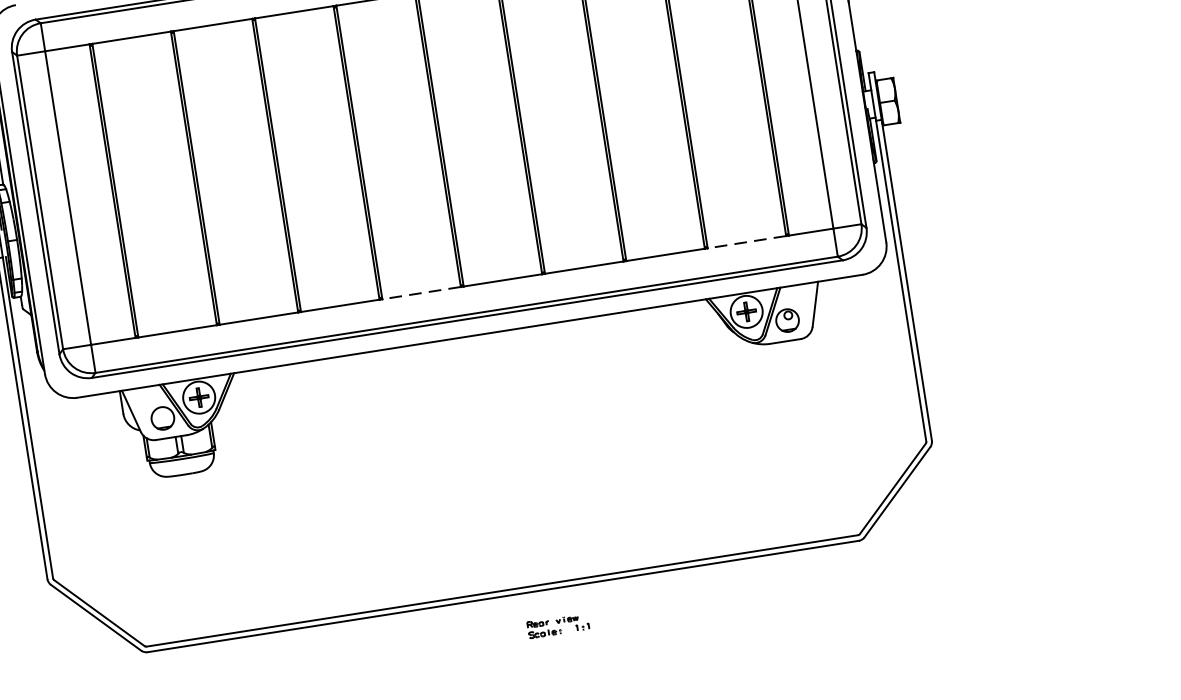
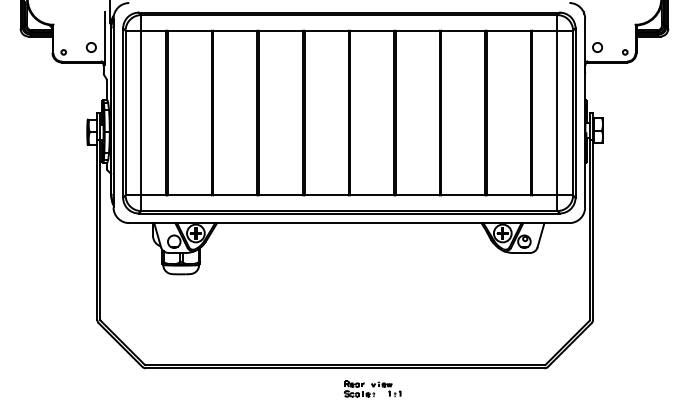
line: (746, 242) -> (508, 195), dashed -> solid
line: (421, 293) -> (326, 195), dashed -> solid
part: (557, 624) -> (372, 388), size x1.67

